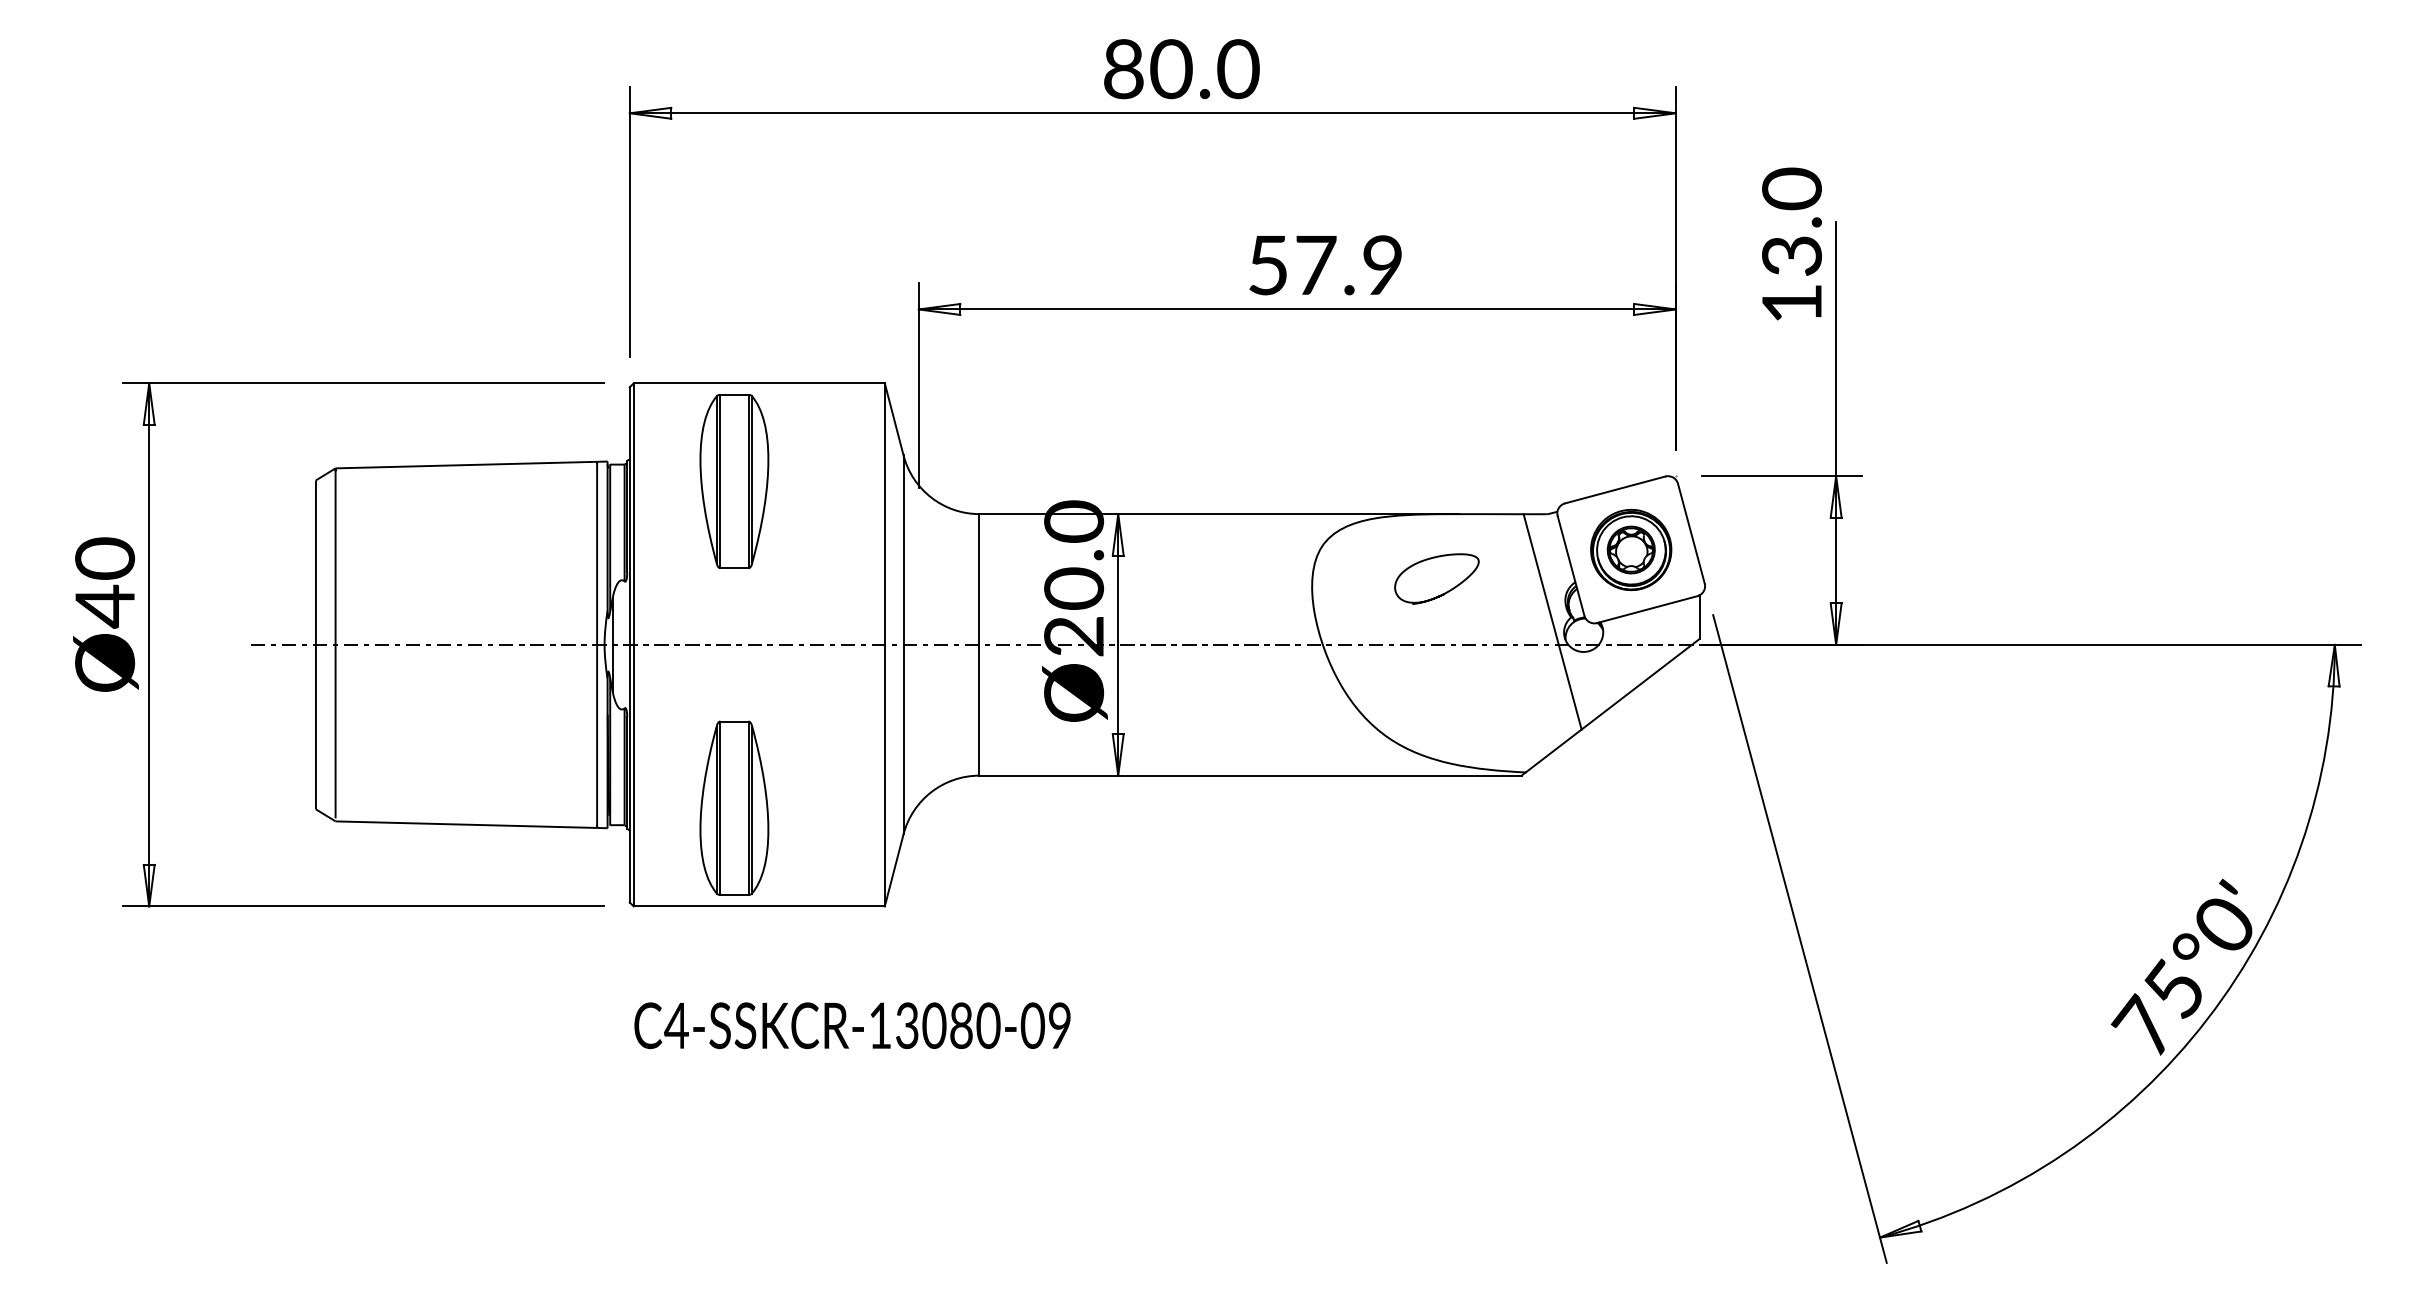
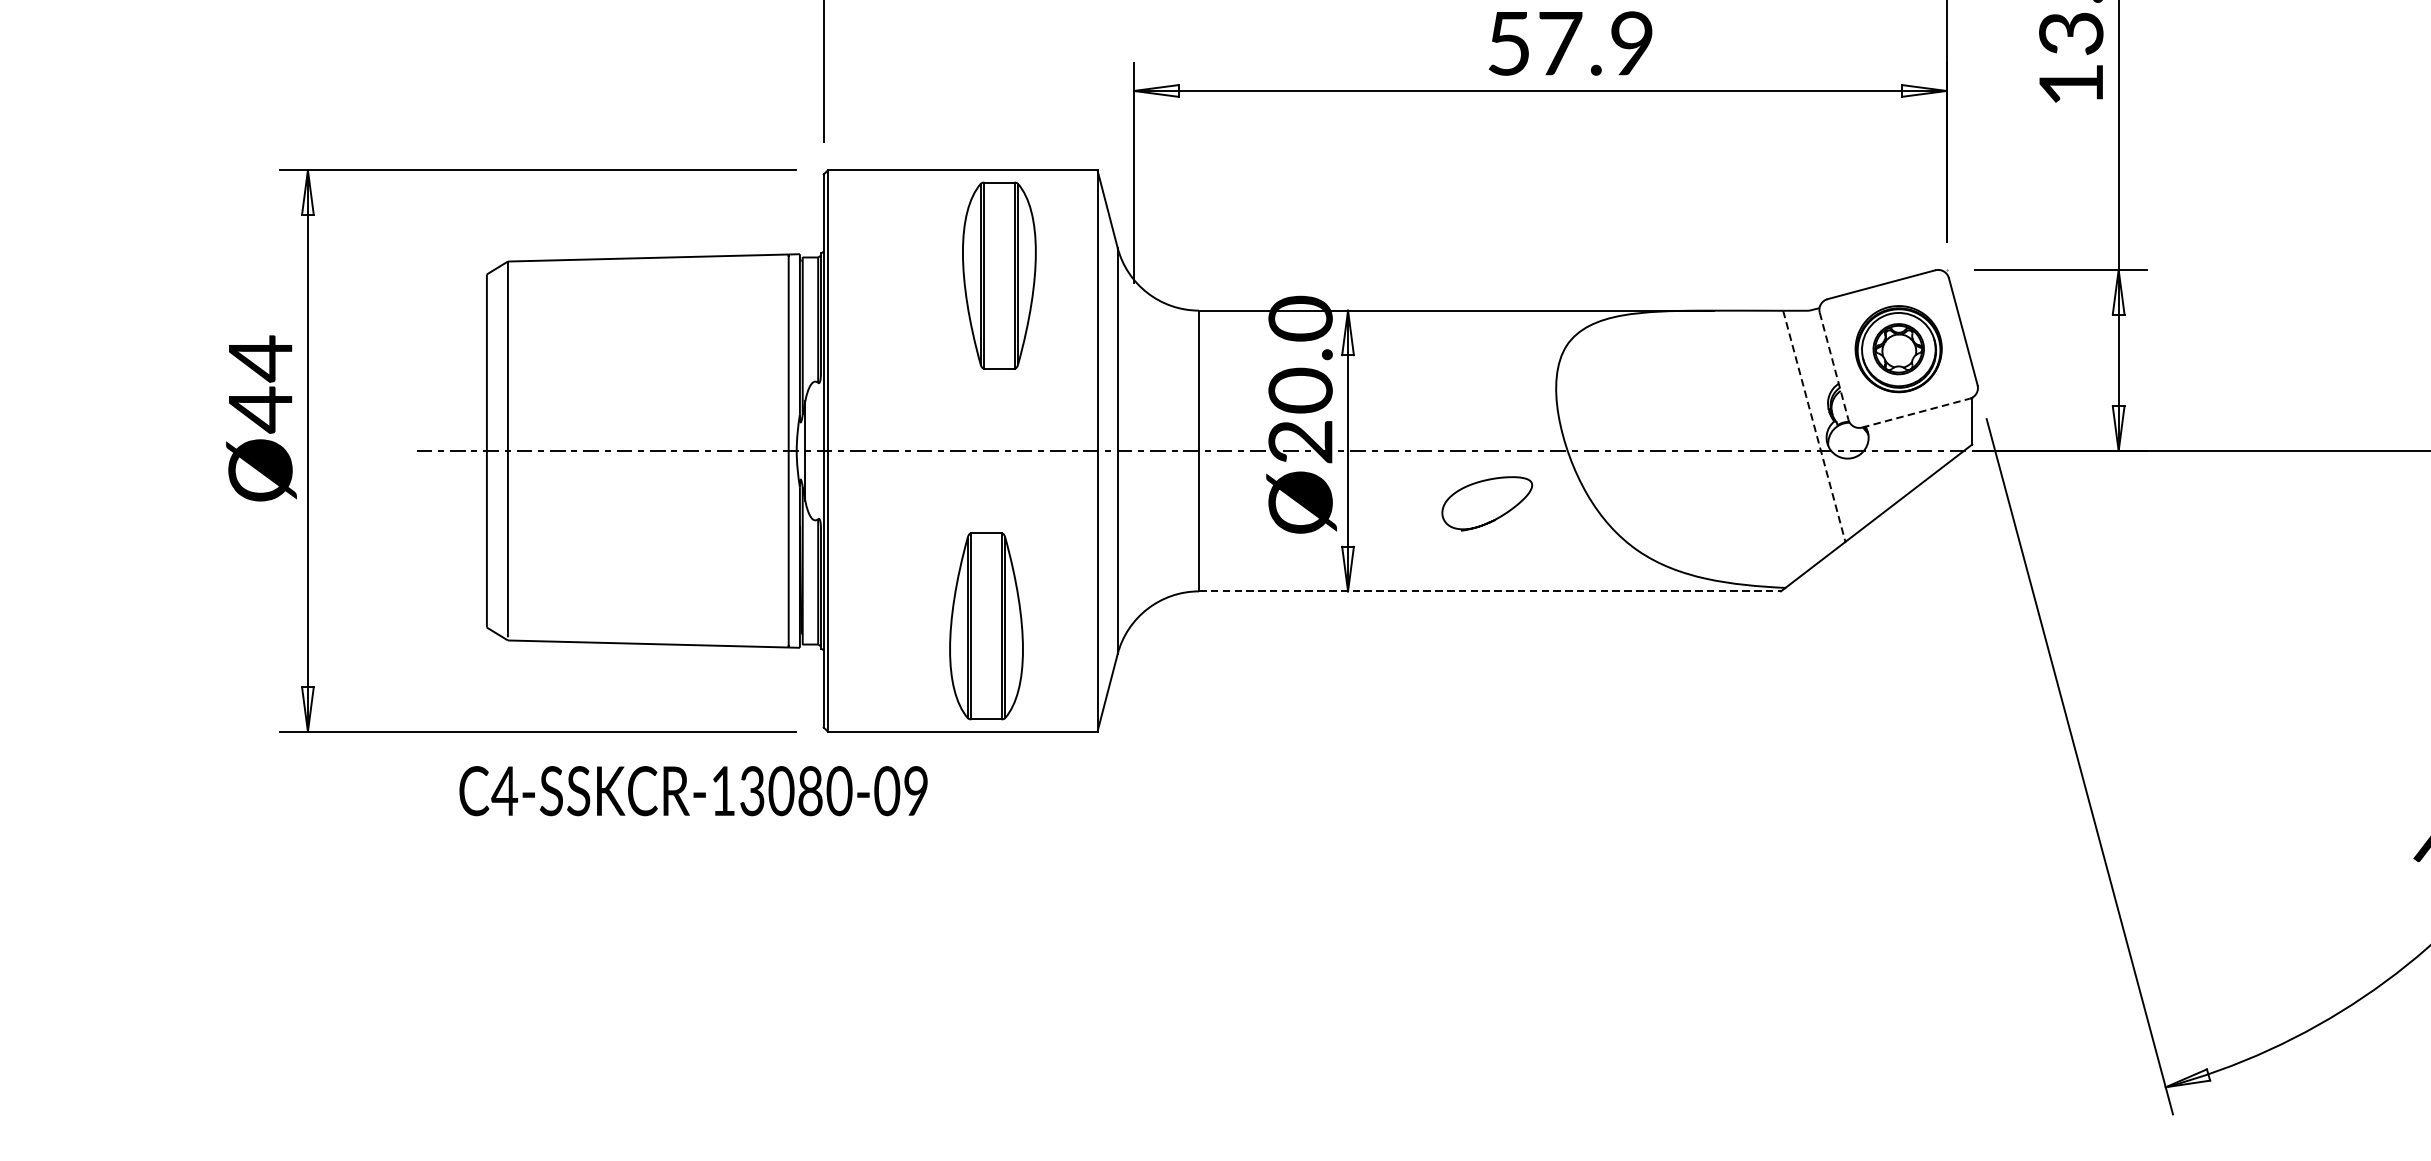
part: (734, 481) -> (999, 275), moved
text: (105, 559) -> (260, 359), Ø40 -> Ø44
line: (1571, 565) -> (1834, 365), solid -> dashed
curve: (1444, 592) -> (1495, 518), moved
line: (1647, 609) -> (1916, 413), solid -> dashed
line: (1552, 622) -> (1814, 426), solid -> dashed
line: (1251, 775) -> (1491, 591), solid -> dashed
part: (734, 807) -> (986, 625), moved
text: (852, 1025) -> (693, 790), moved

